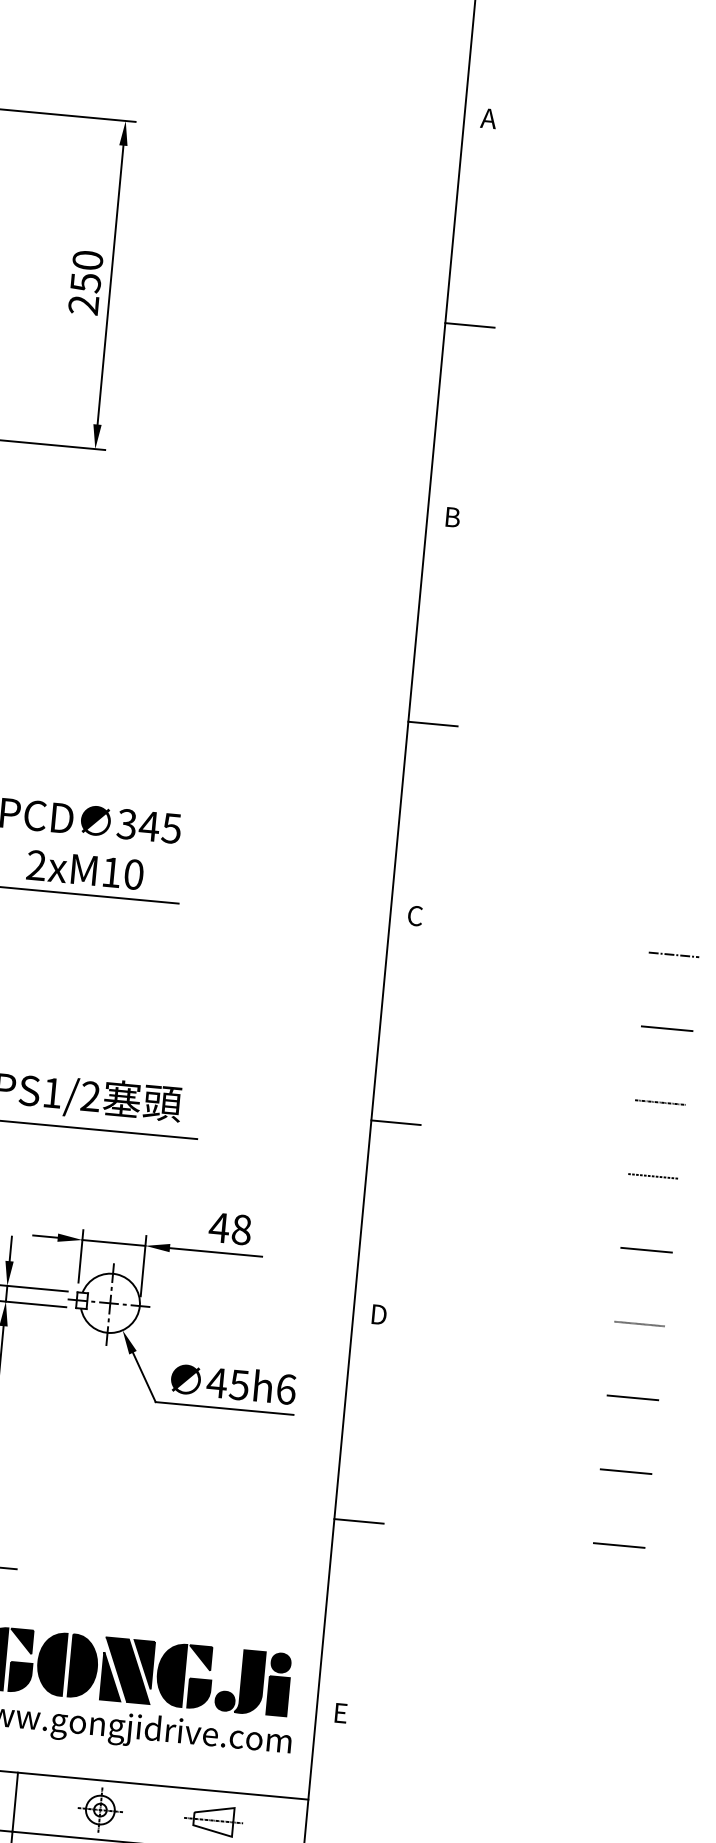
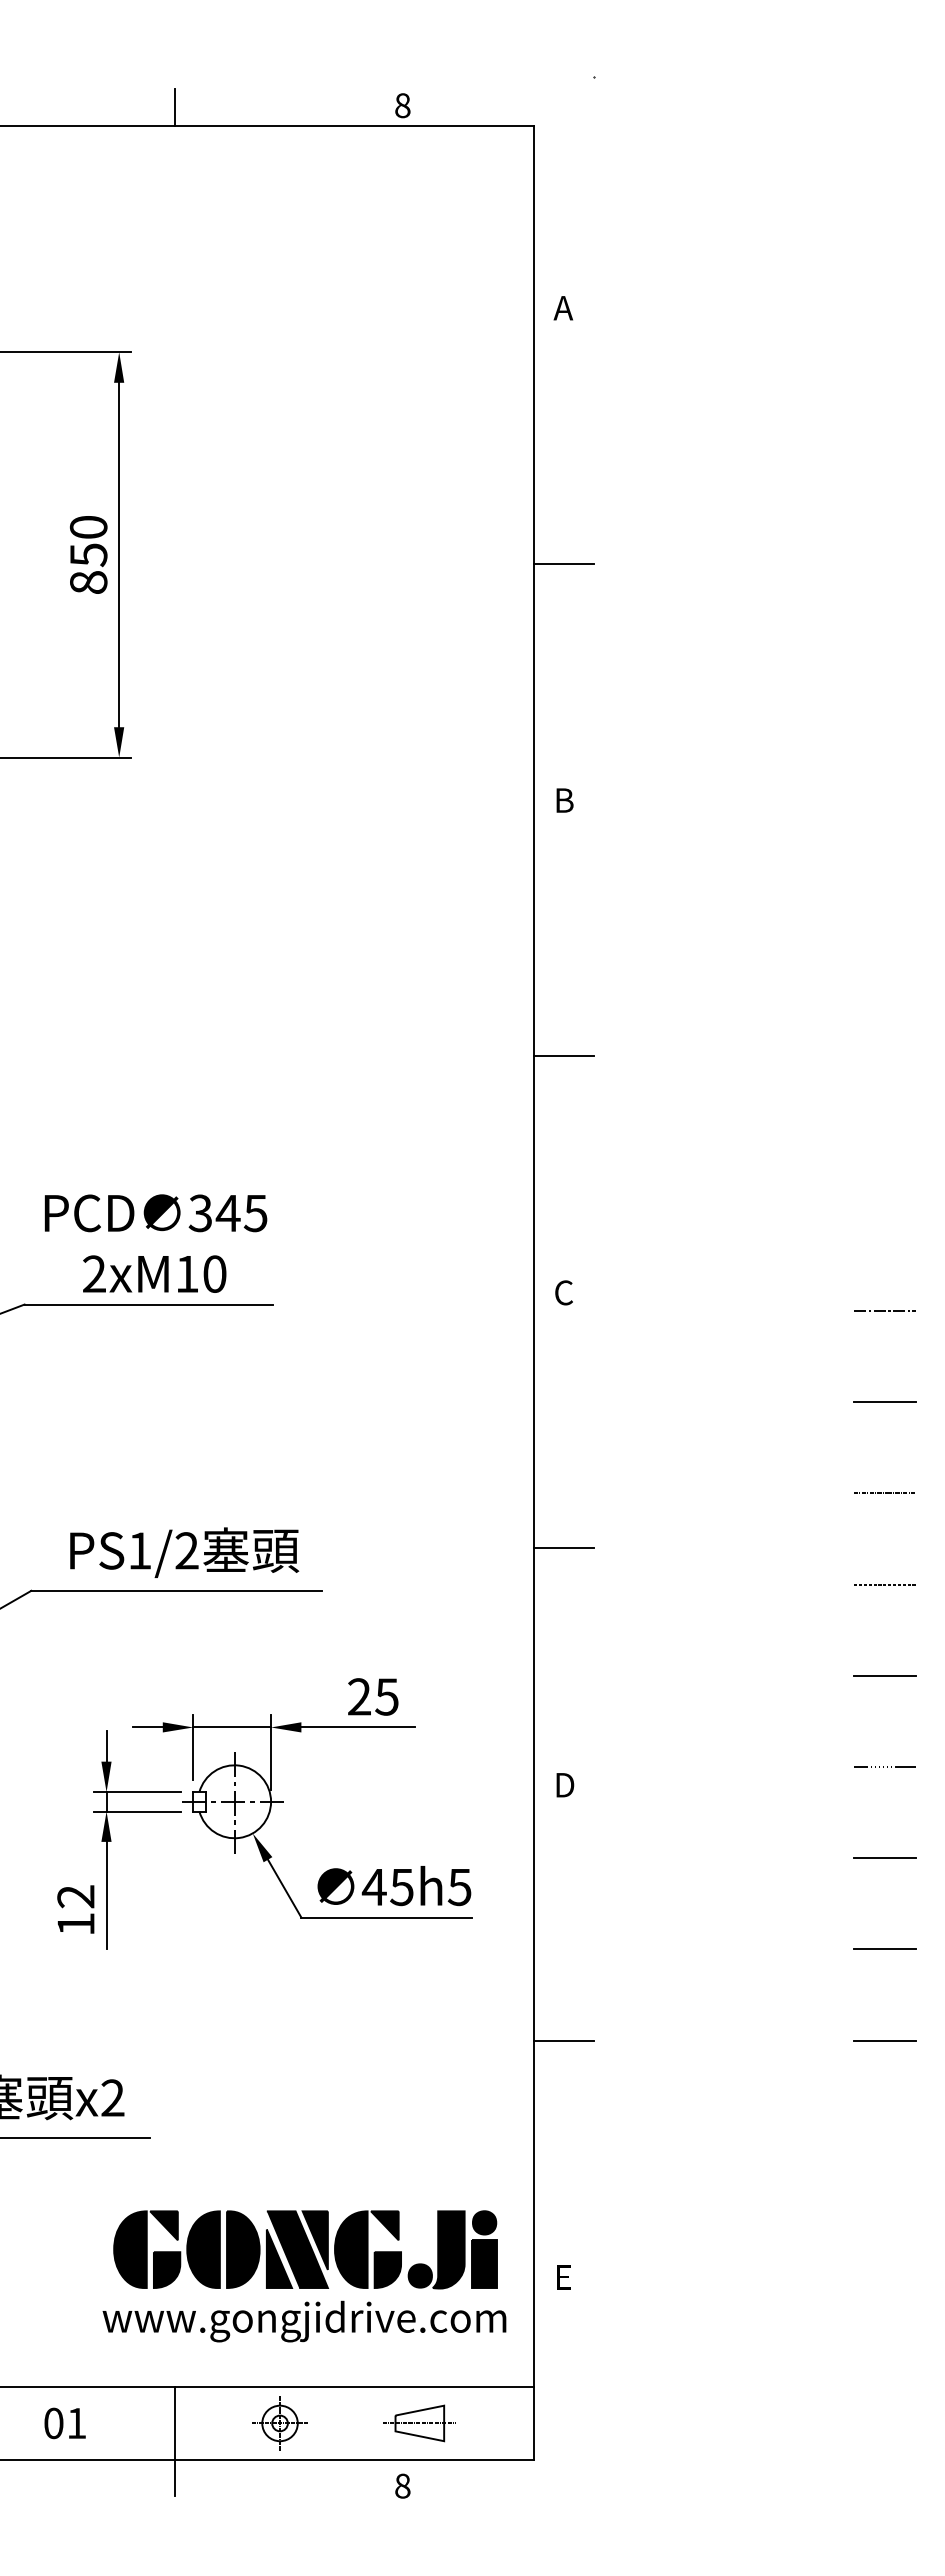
text: (83, 305) -> (88, 582), 250 -> 850
text: (229, 1228) -> (372, 1696), 48 -> 25
text: (285, 1389) -> (459, 1887), 45h6 -> 45h5

